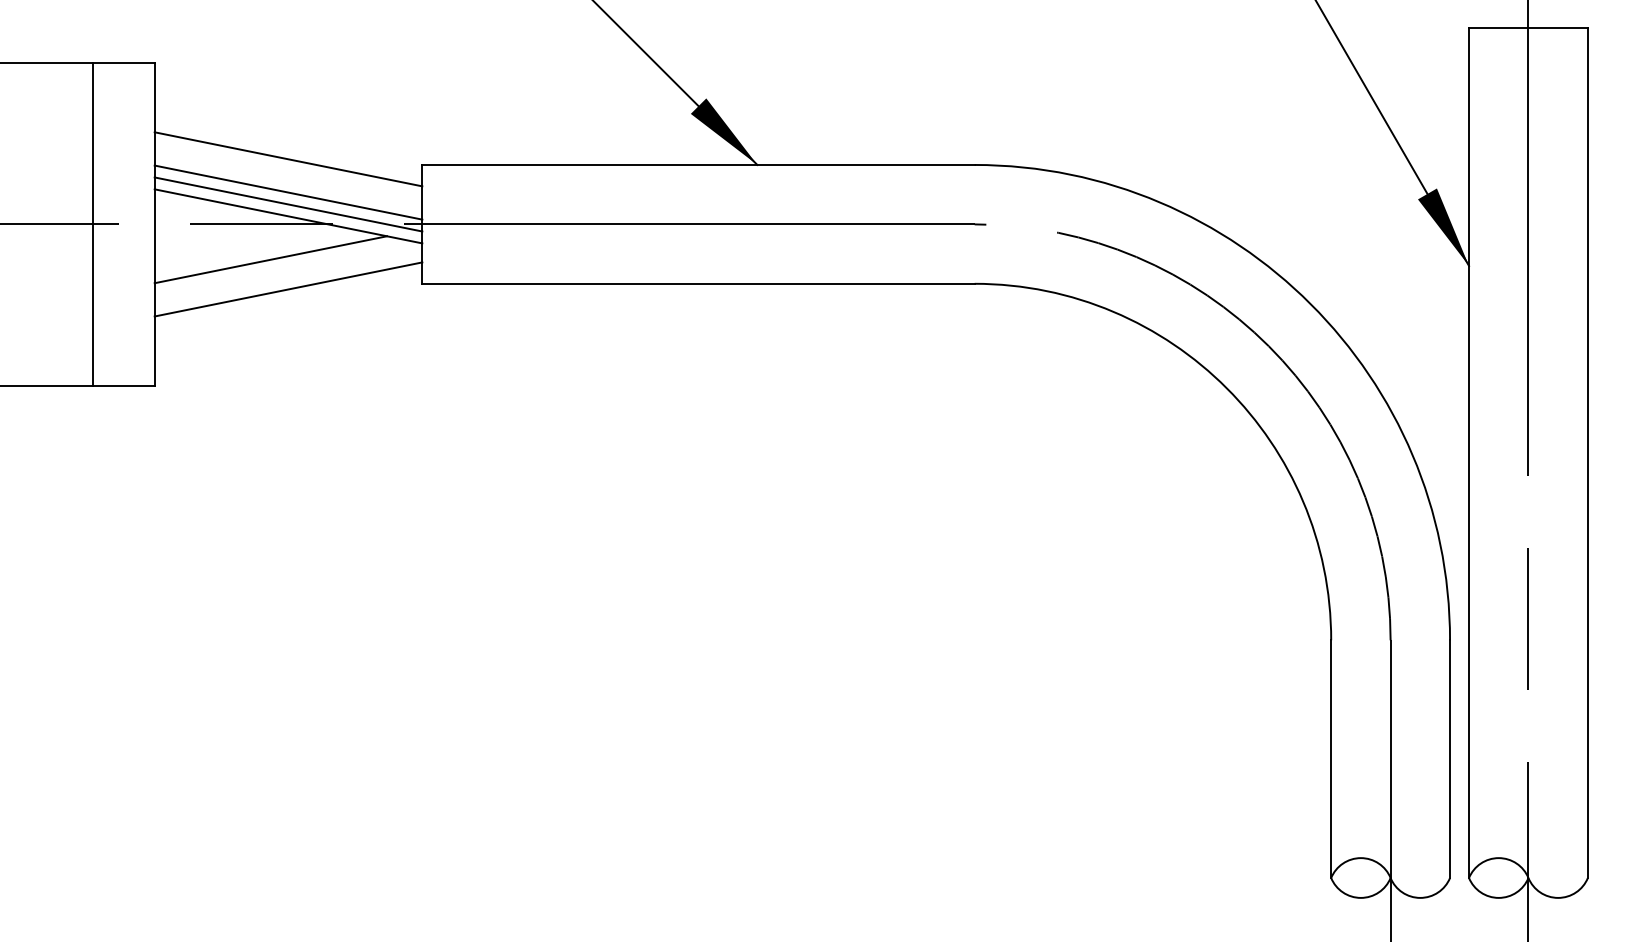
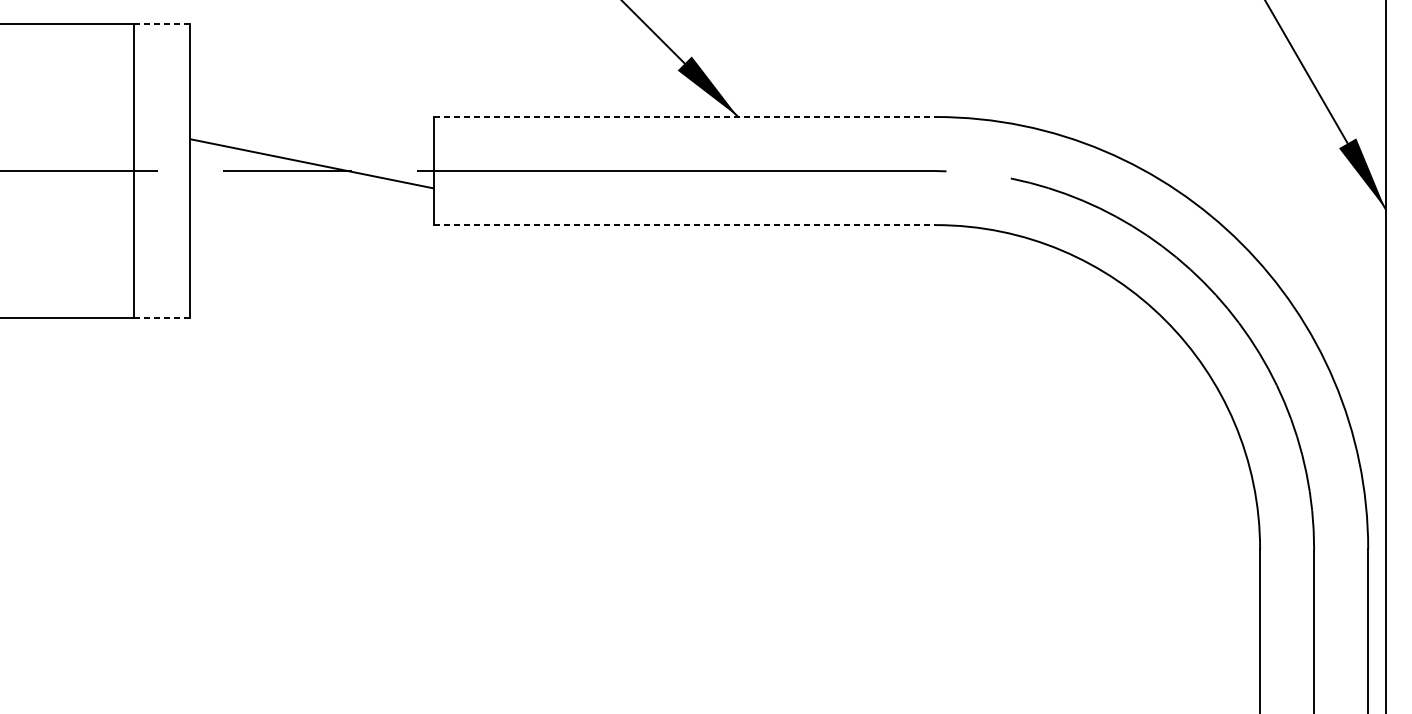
line: (123, 62) -> (161, 23), solid -> dashed
line: (288, 159) -> (311, 112), removed
line: (699, 164) -> (685, 116), solid -> dashed
line: (288, 192) -> (311, 142), removed
line: (288, 204) -> (311, 152), removed
line: (270, 259) -> (295, 202), removed
line: (699, 283) -> (685, 224), solid -> dashed
line: (288, 289) -> (311, 230), removed
line: (123, 386) -> (161, 318), solid -> dashed

